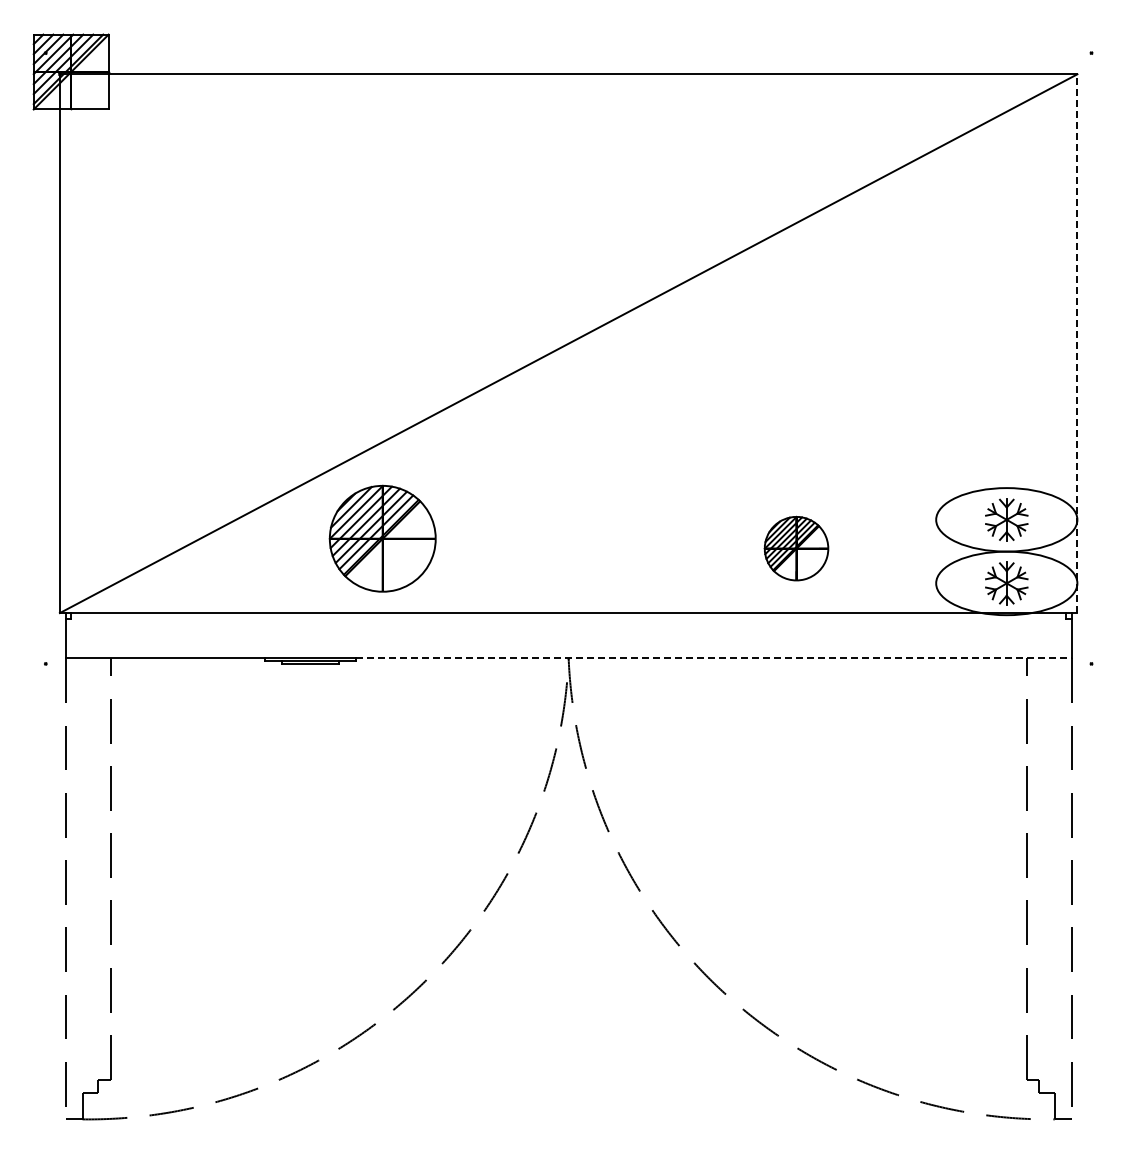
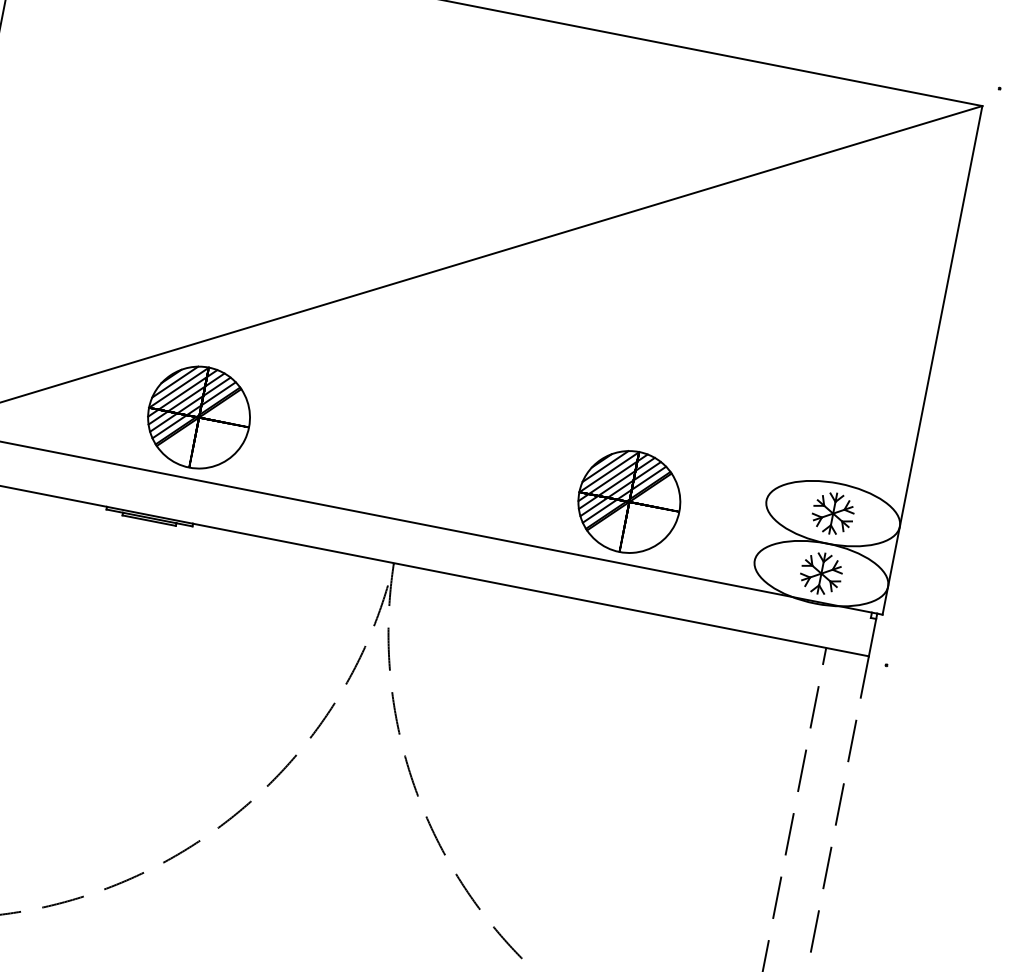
line: (1077, 343) -> (932, 360), dashed -> solid
part: (382, 538) -> (198, 417), moved
part: (796, 548) -> (629, 501), size x1.67
line: (713, 658) -> (530, 590), dashed -> solid

